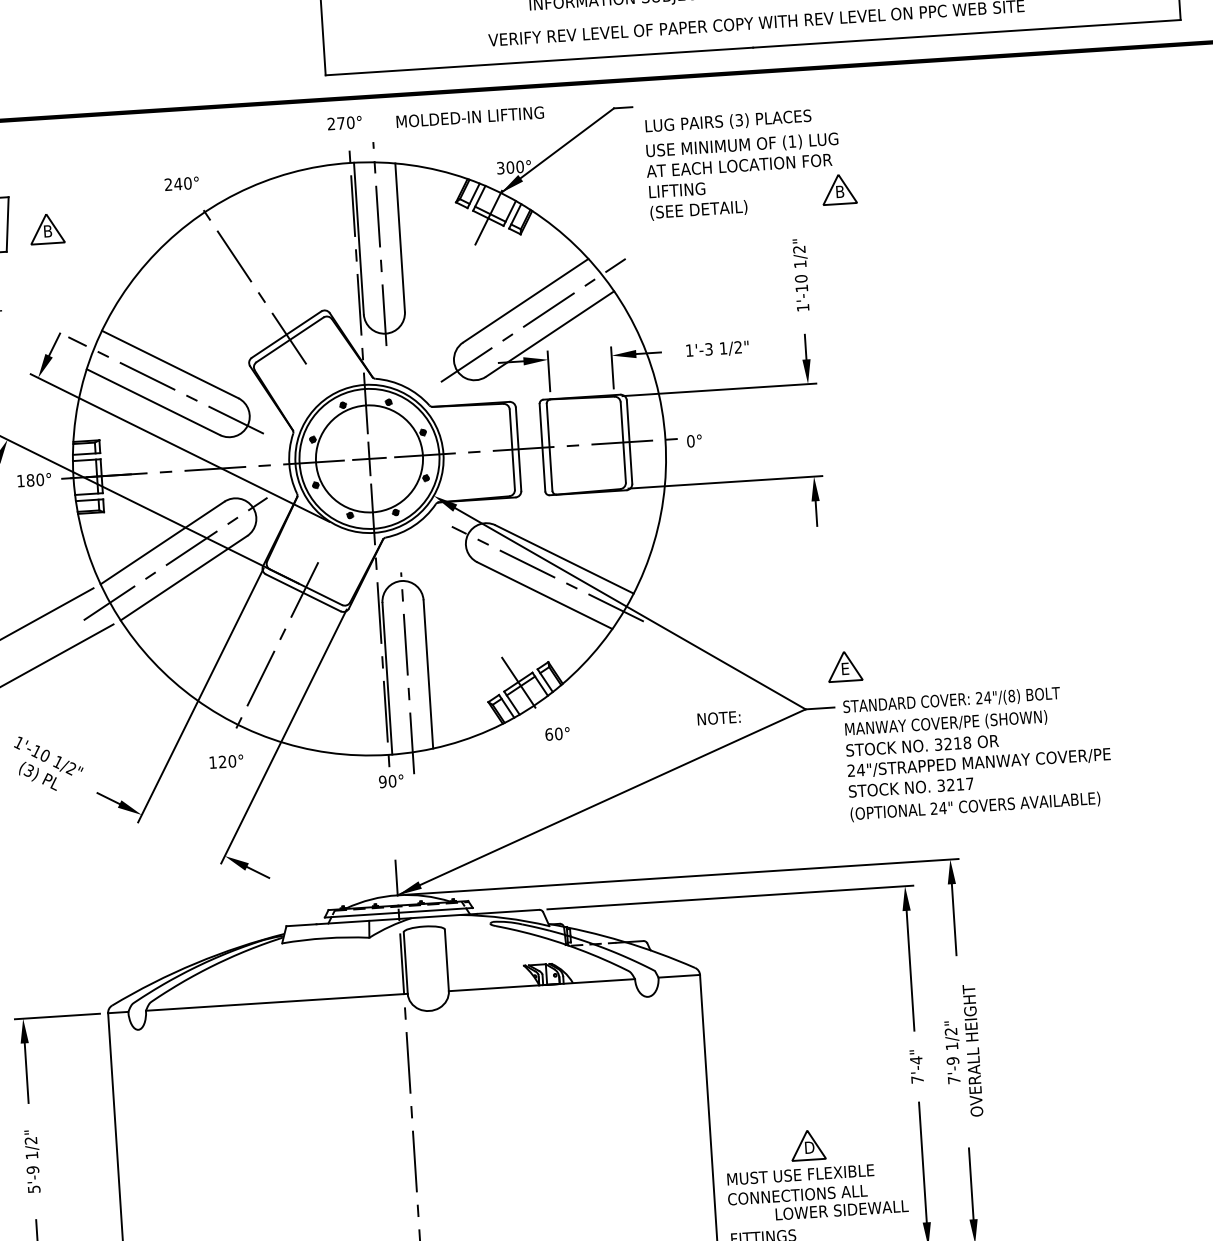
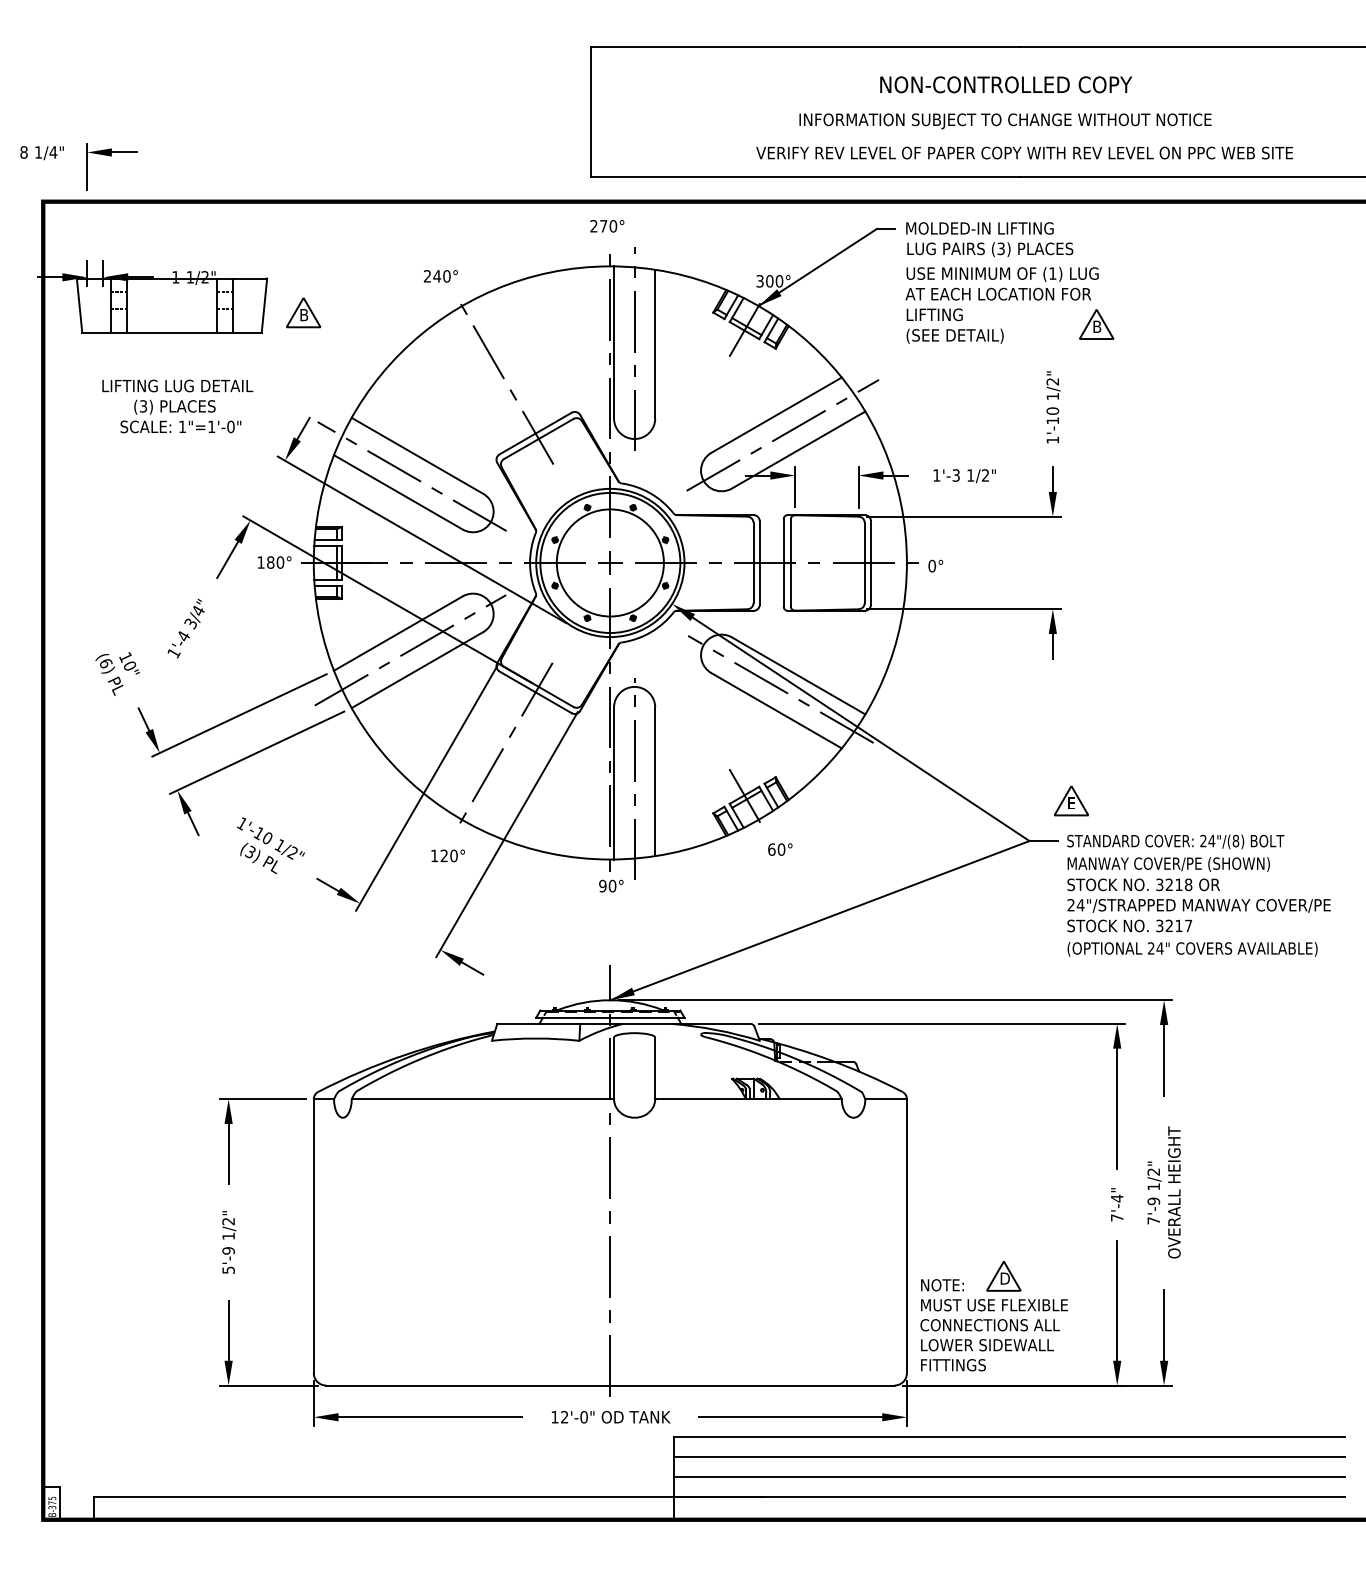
text: (469, 117) -> (979, 228), moved
part: (369, 458) -> (610, 562), size x0.71
text: (719, 718) -> (942, 1285), moved
text: (842, 1210) -> (987, 1345), moved

